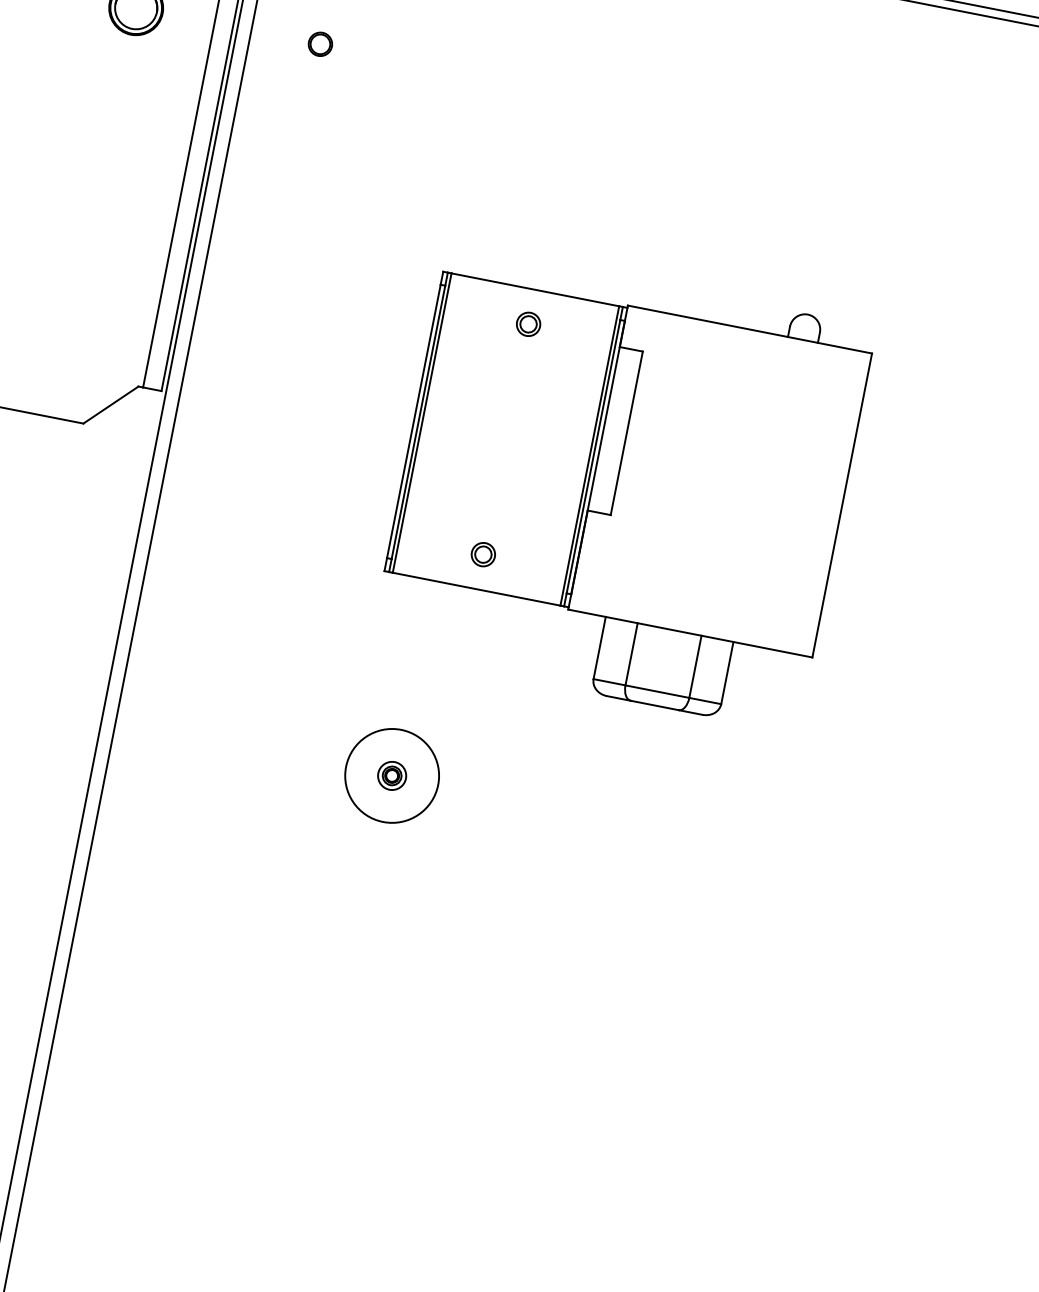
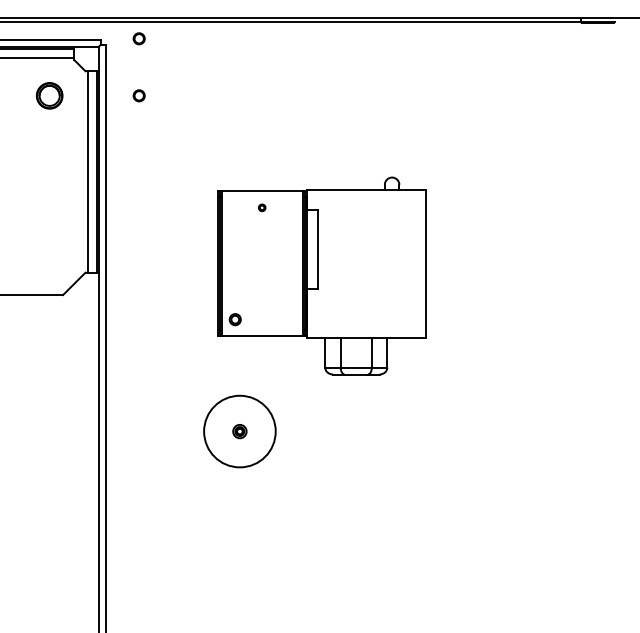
part: (527, 323) -> (261, 207), size x0.6
part: (481, 553) -> (234, 319), moved
circle: (391, 775) -> (239, 431), size x1.6

